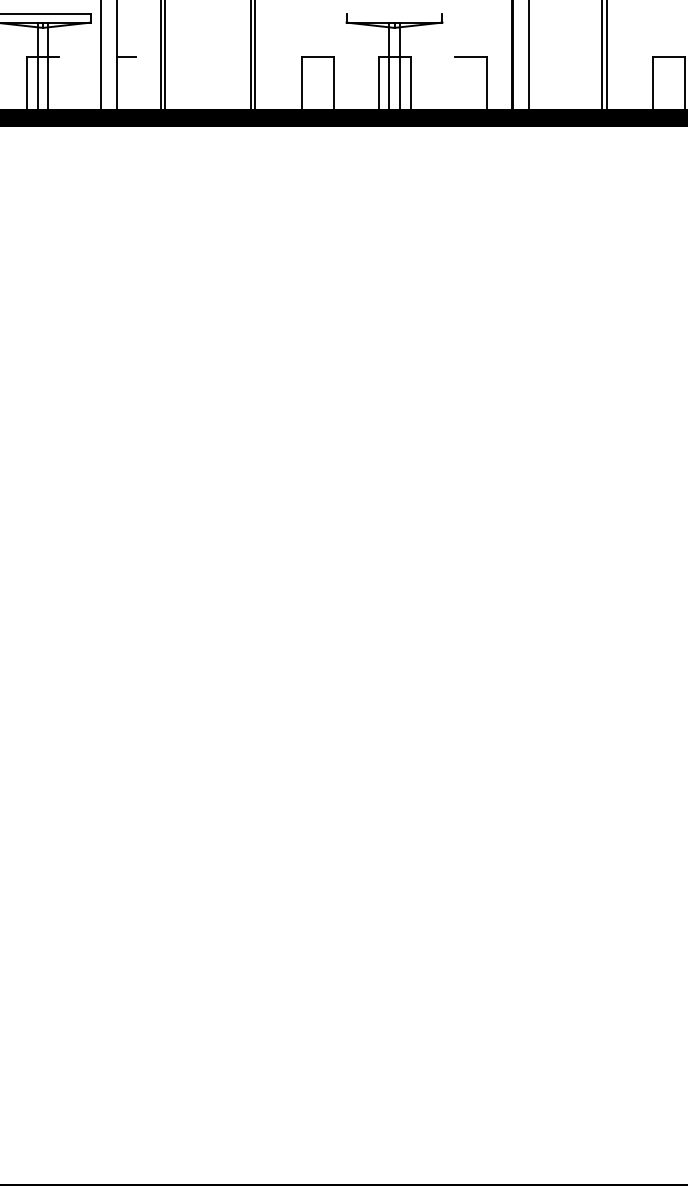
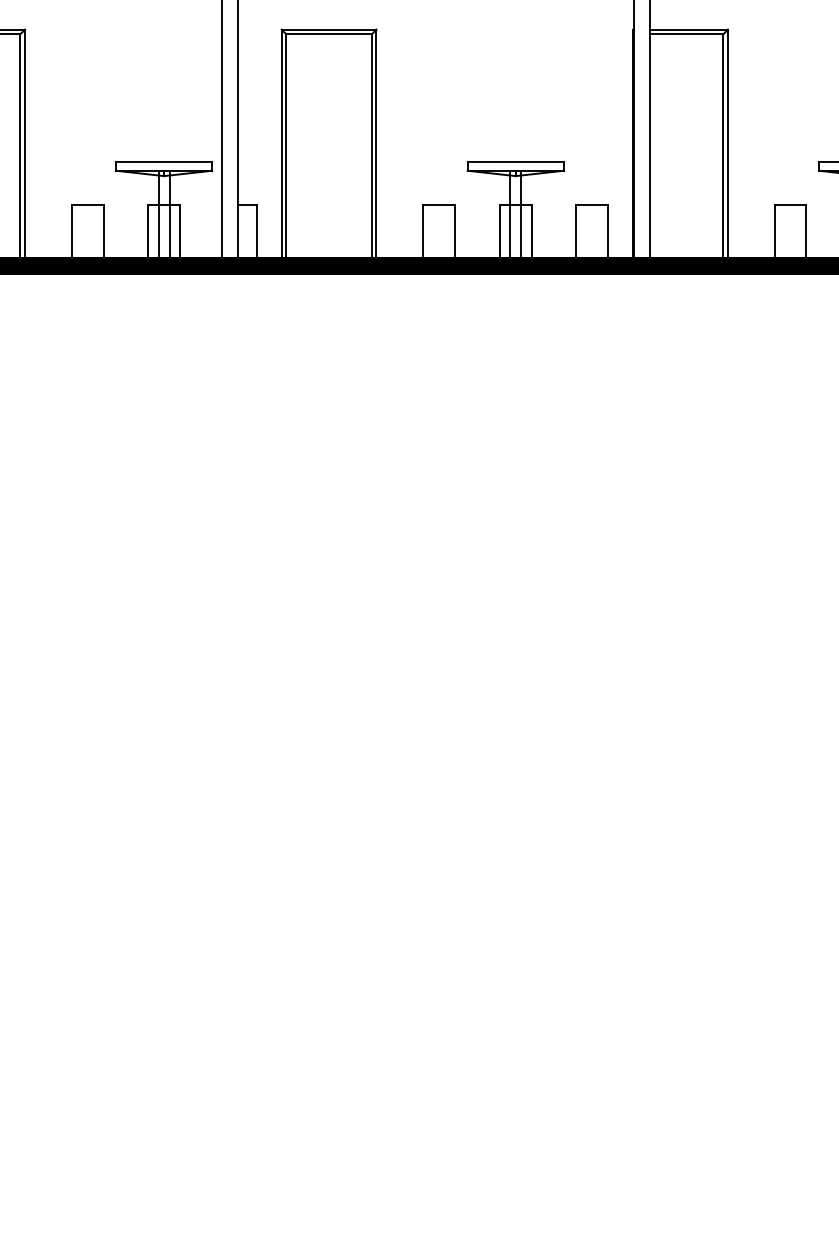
line: (394, 14) -> (515, 162), added
line: (59, 83) -> (180, 231), added
line: (135, 83) -> (256, 231), added
line: (455, 83) -> (576, 231), added

